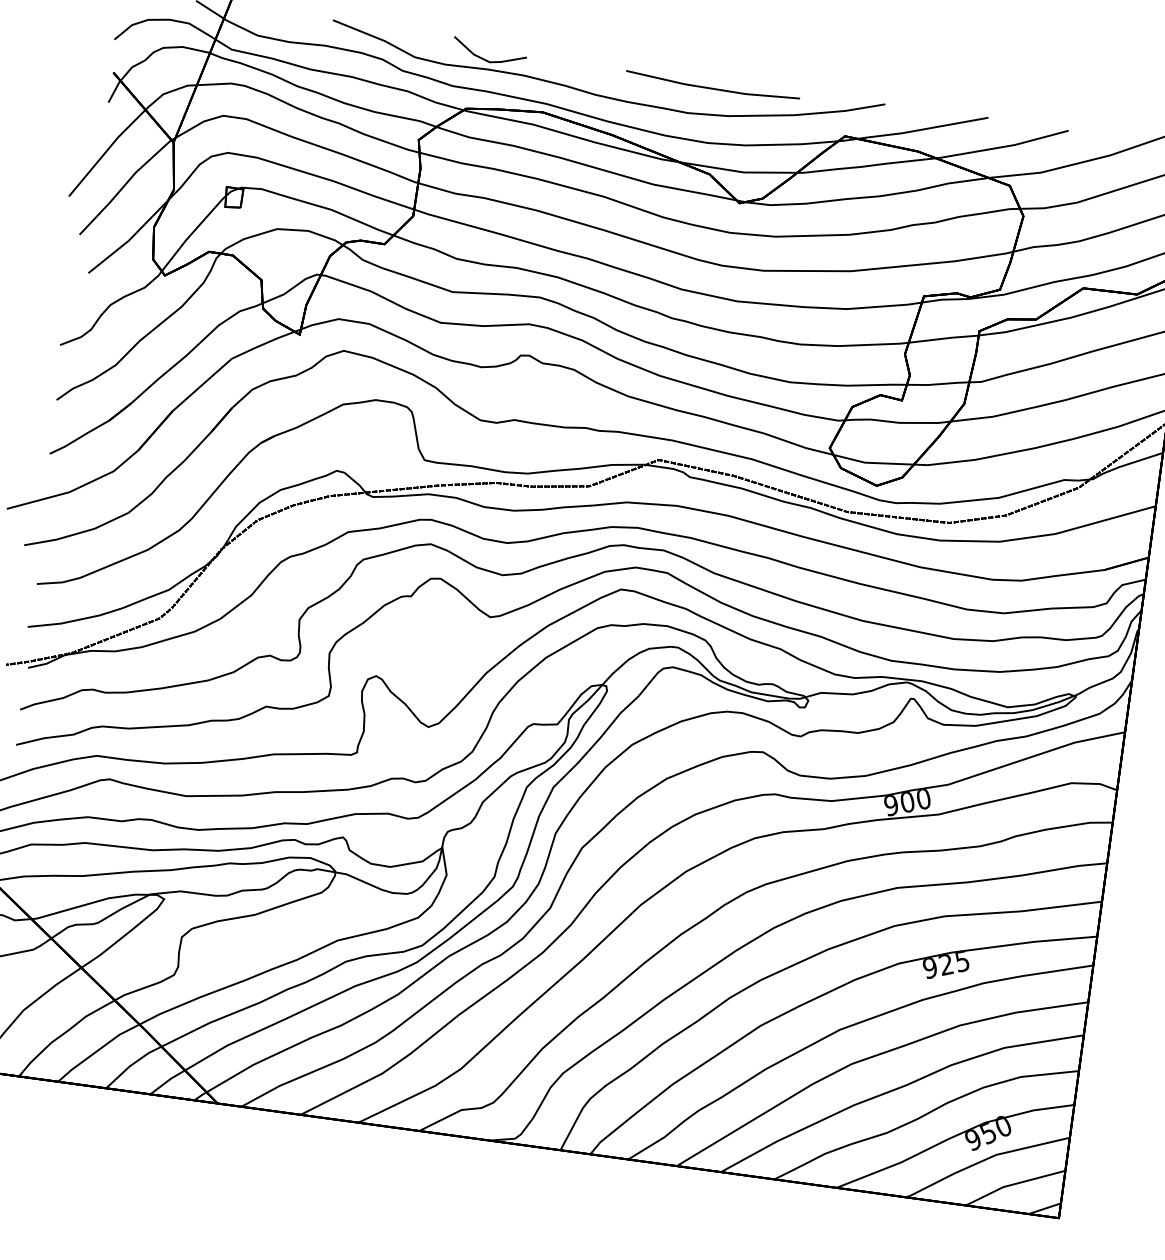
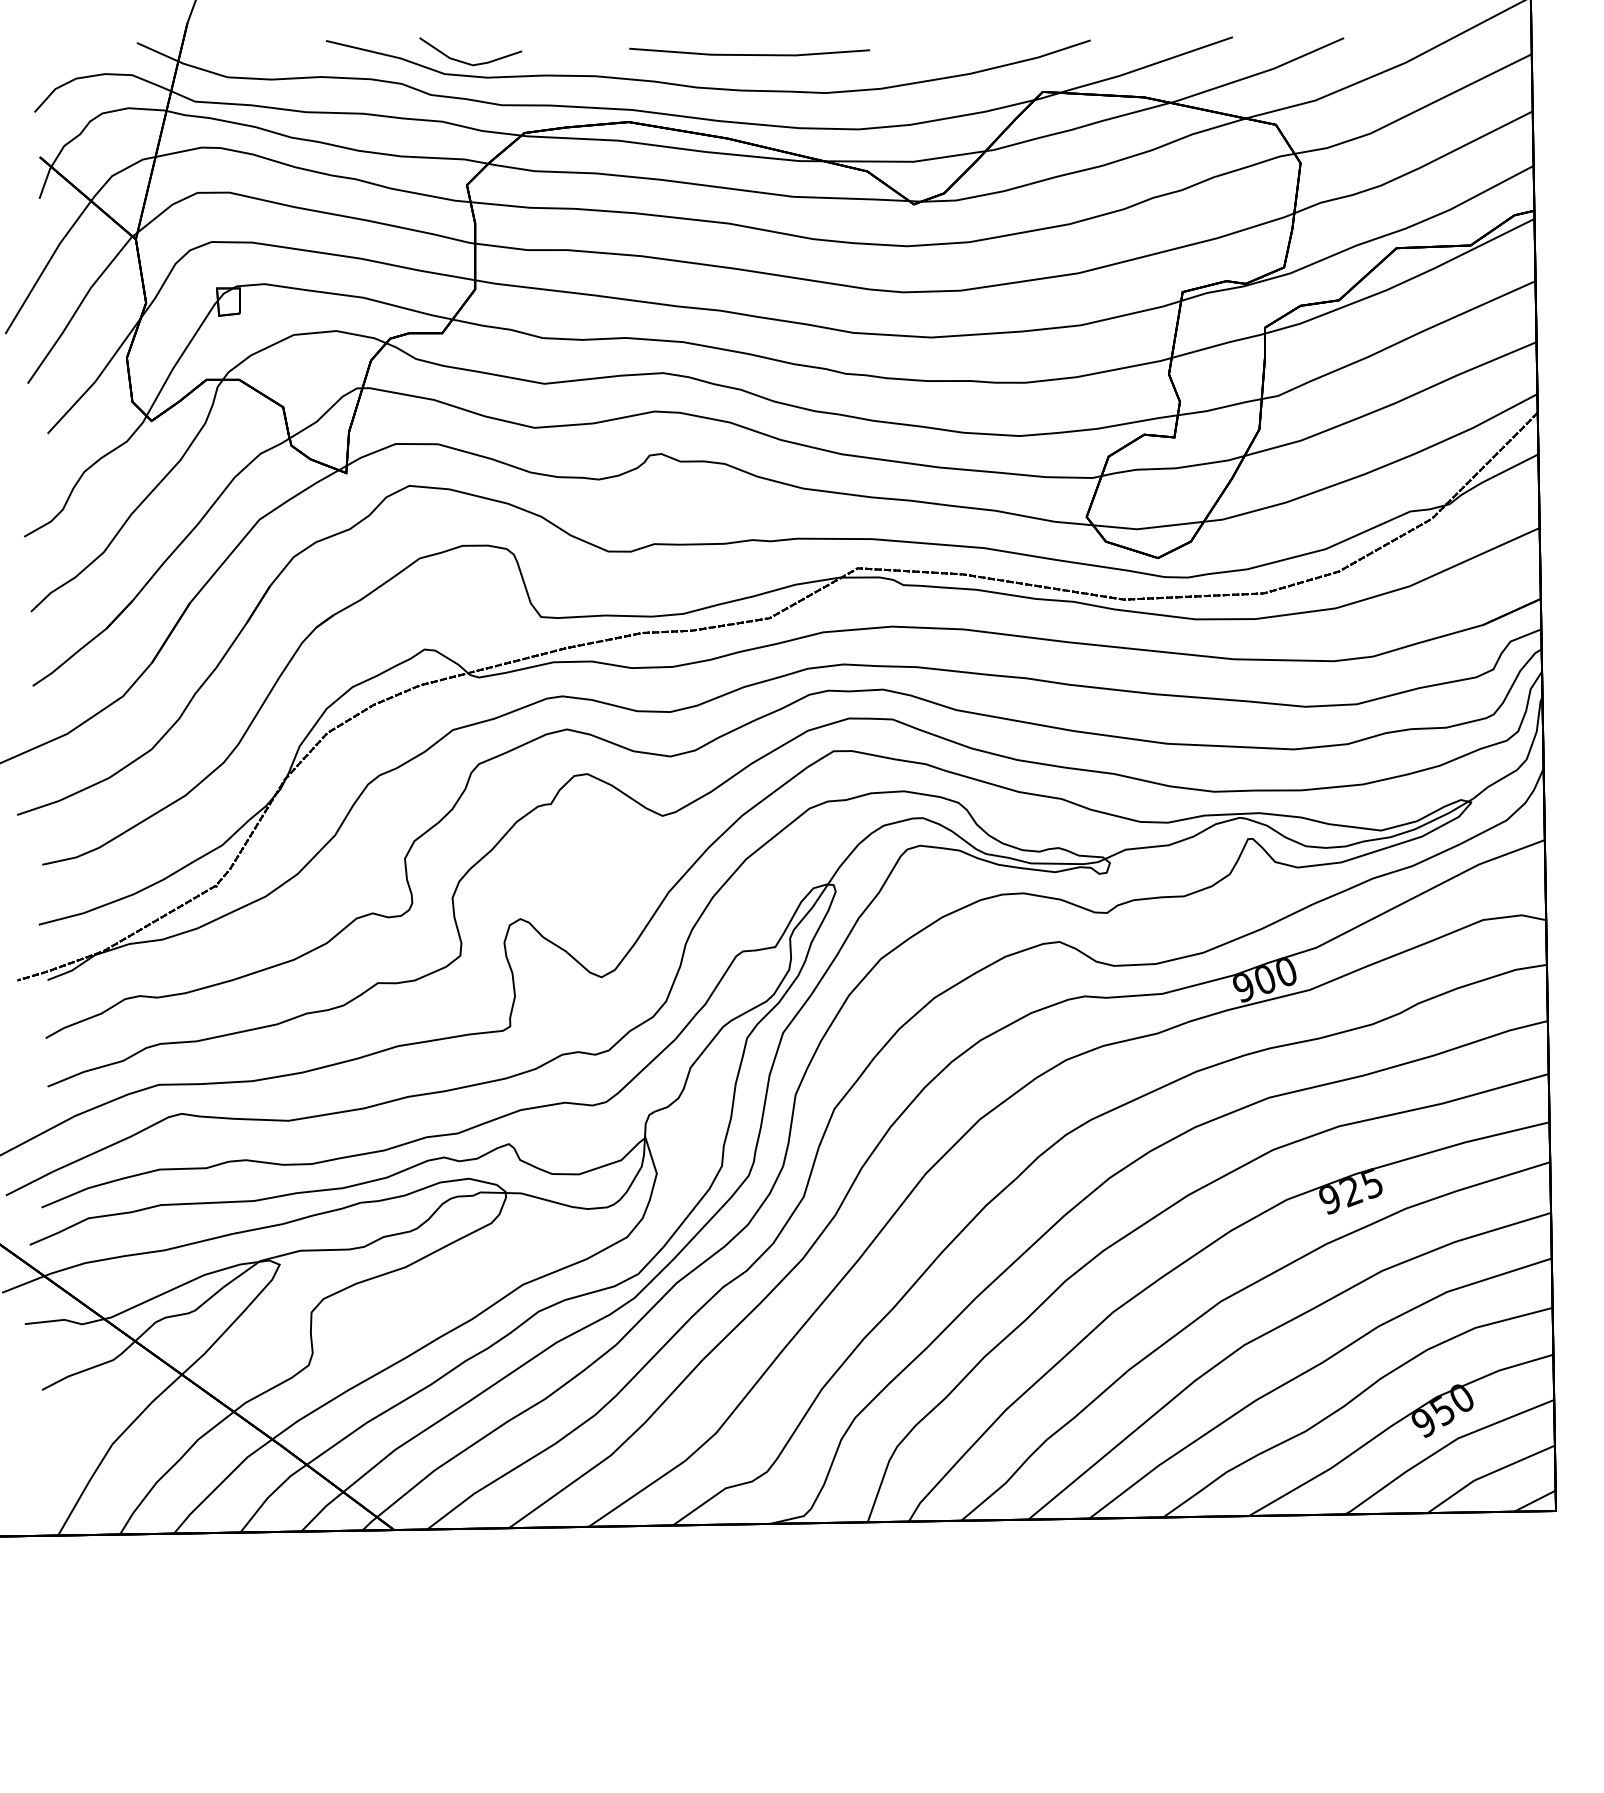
line: (486, 59) -> (467, 62), moved
line: (712, 88) -> (749, 54), moved

